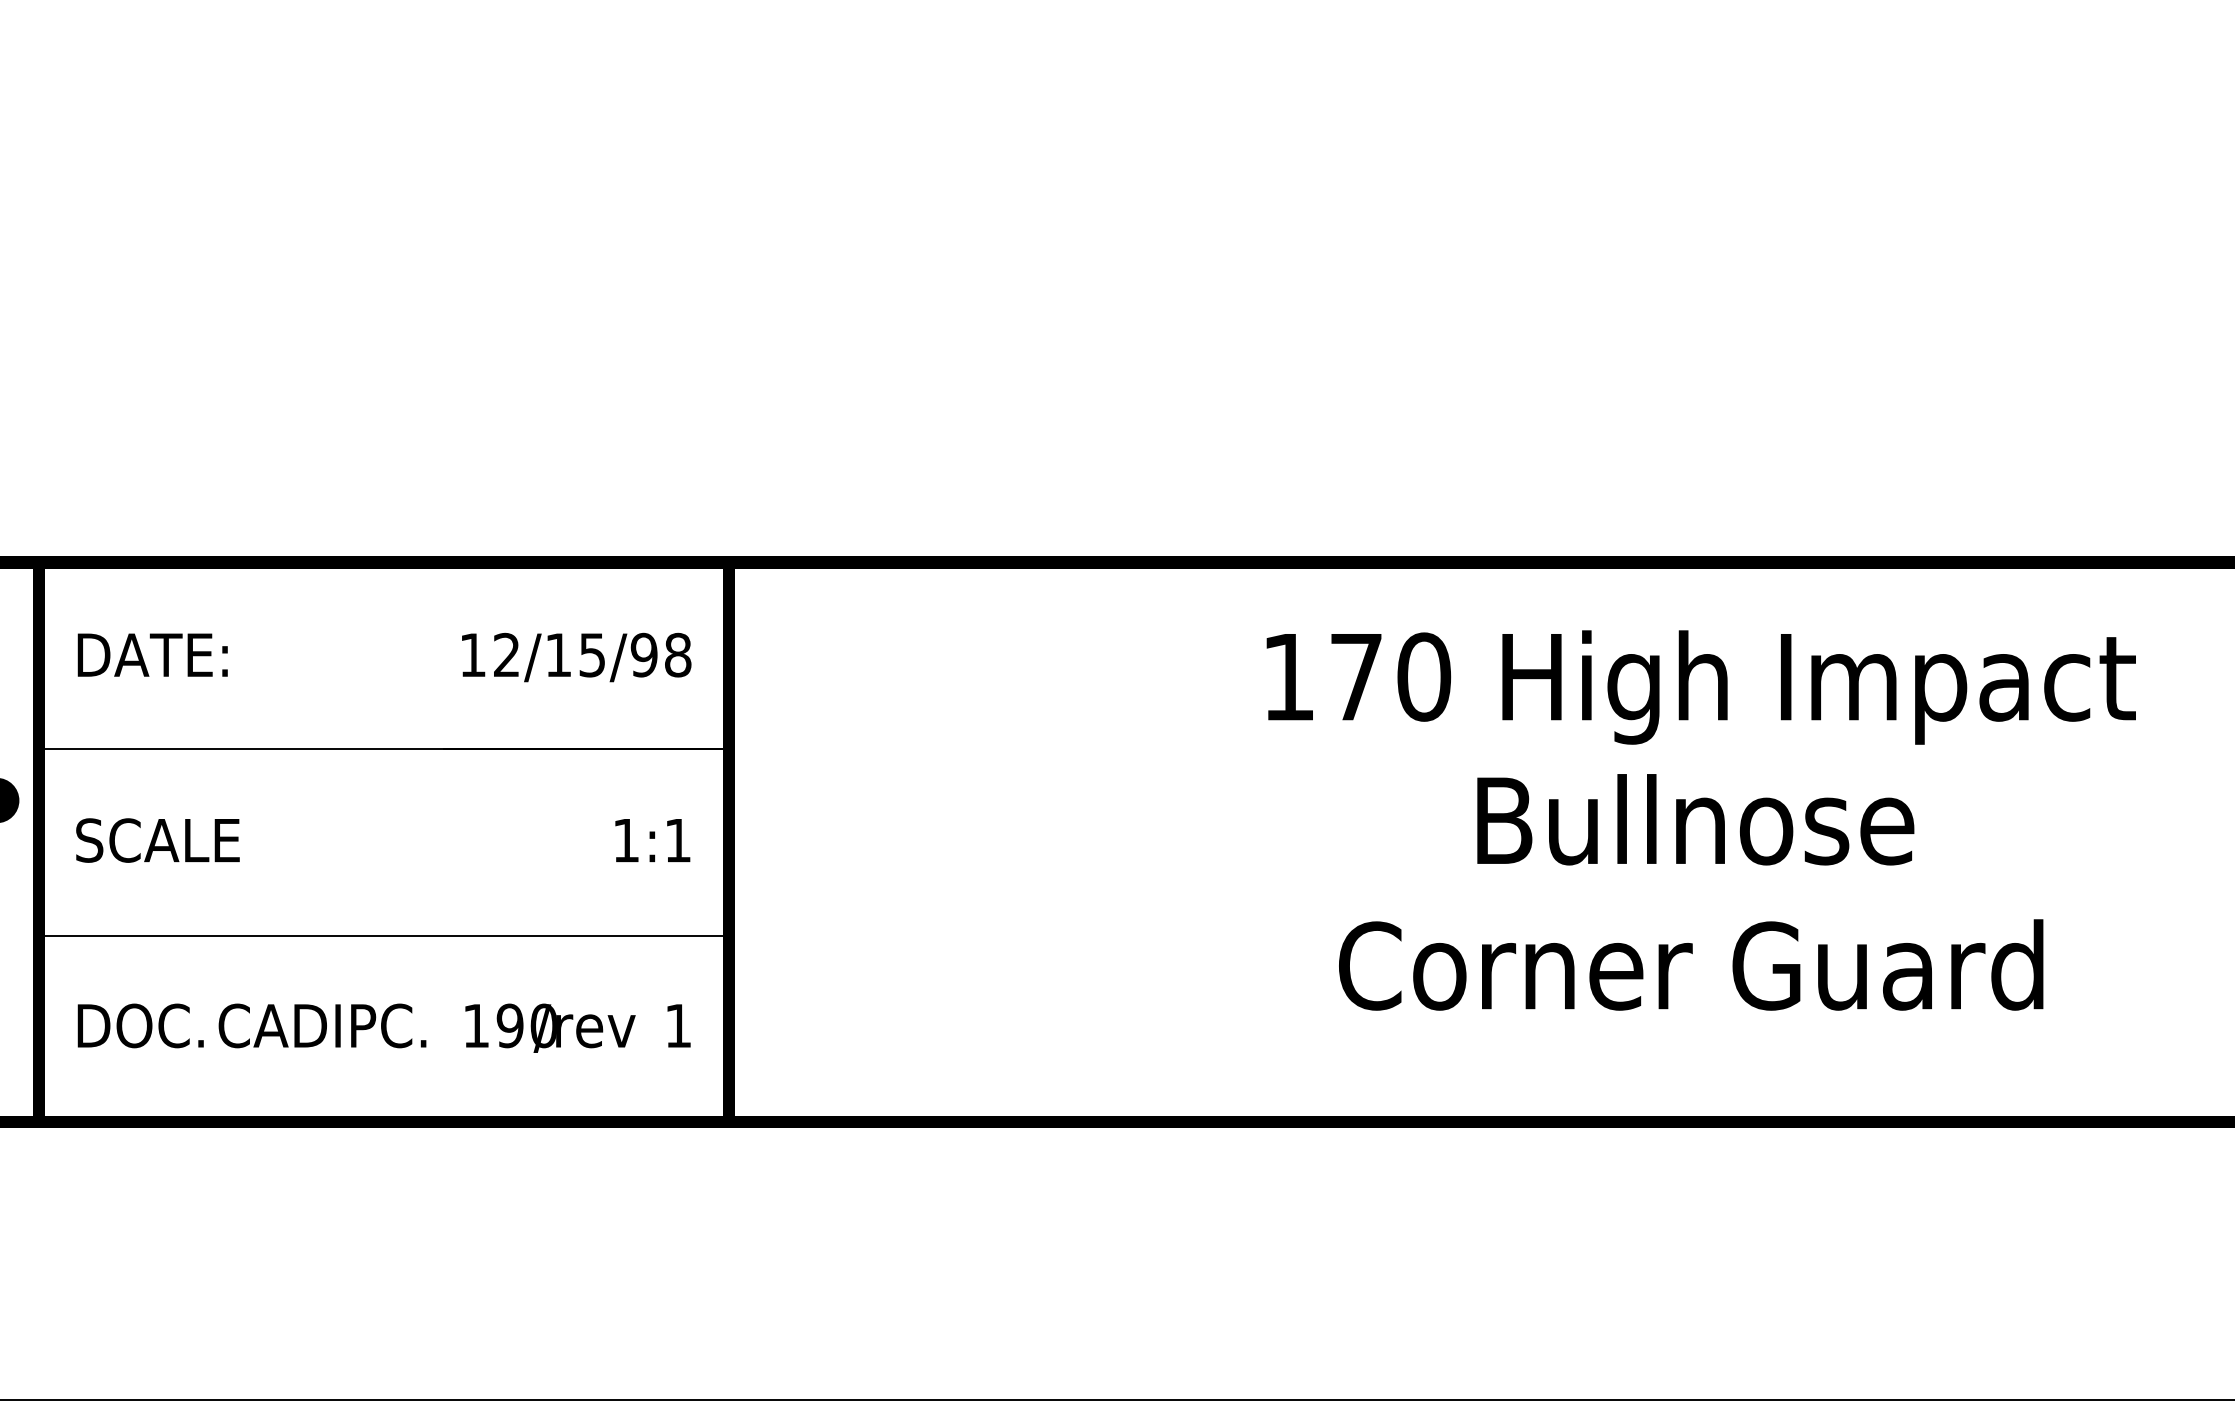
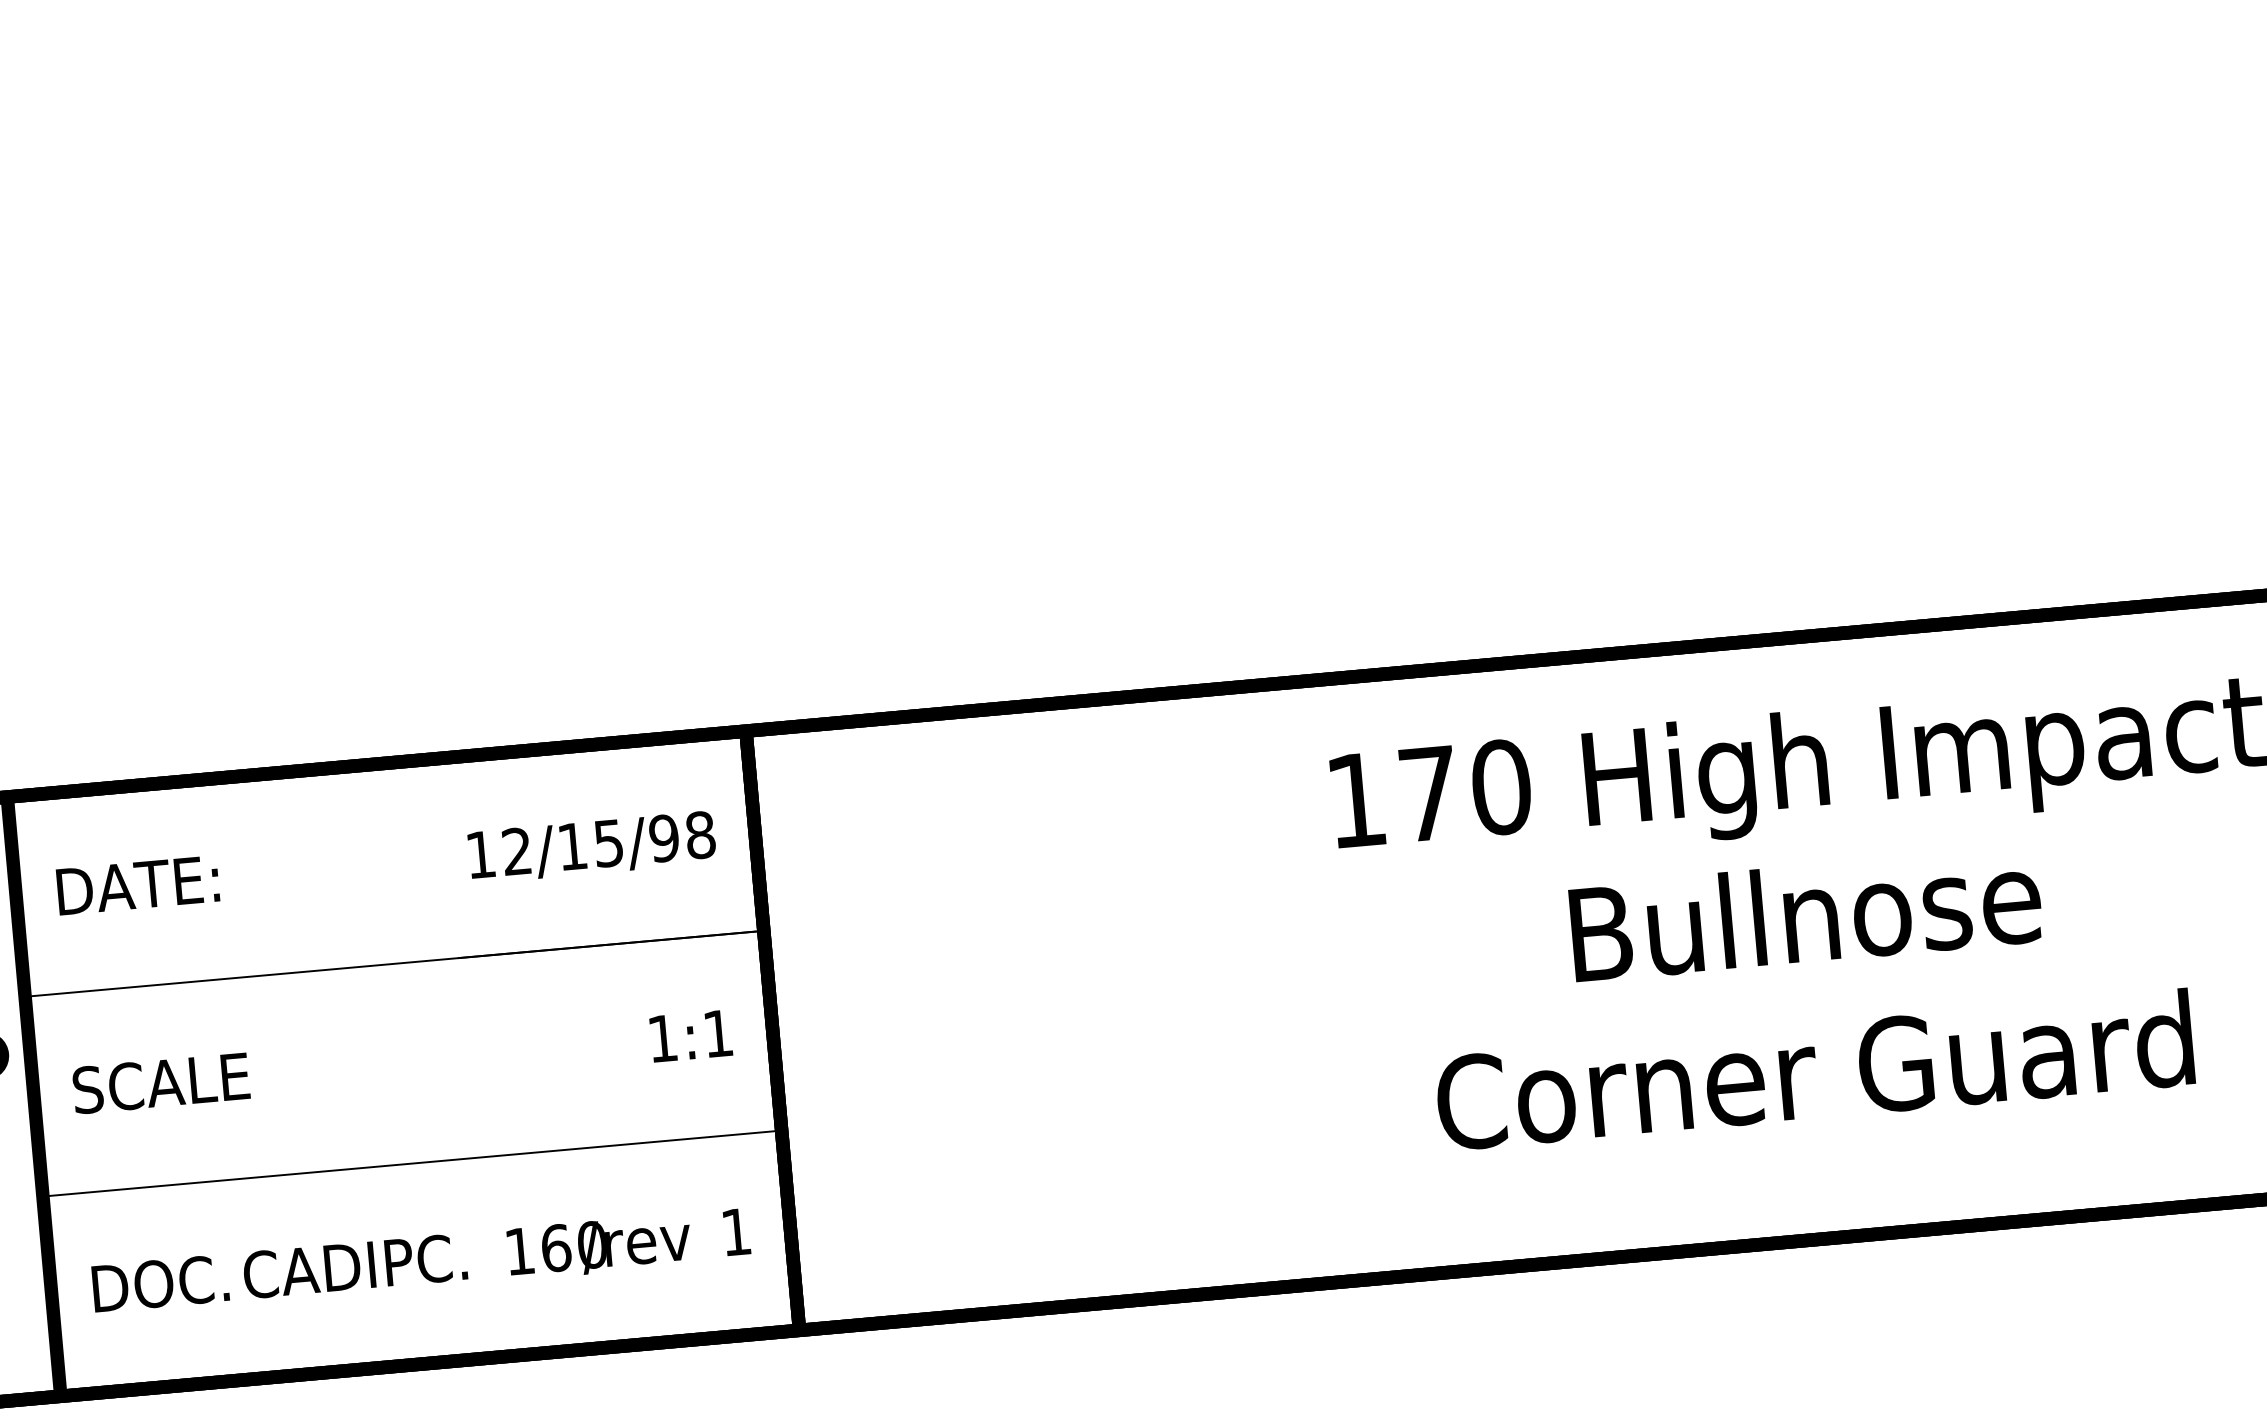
text: (509, 1025) -> (555, 1247), 190 -> 160

